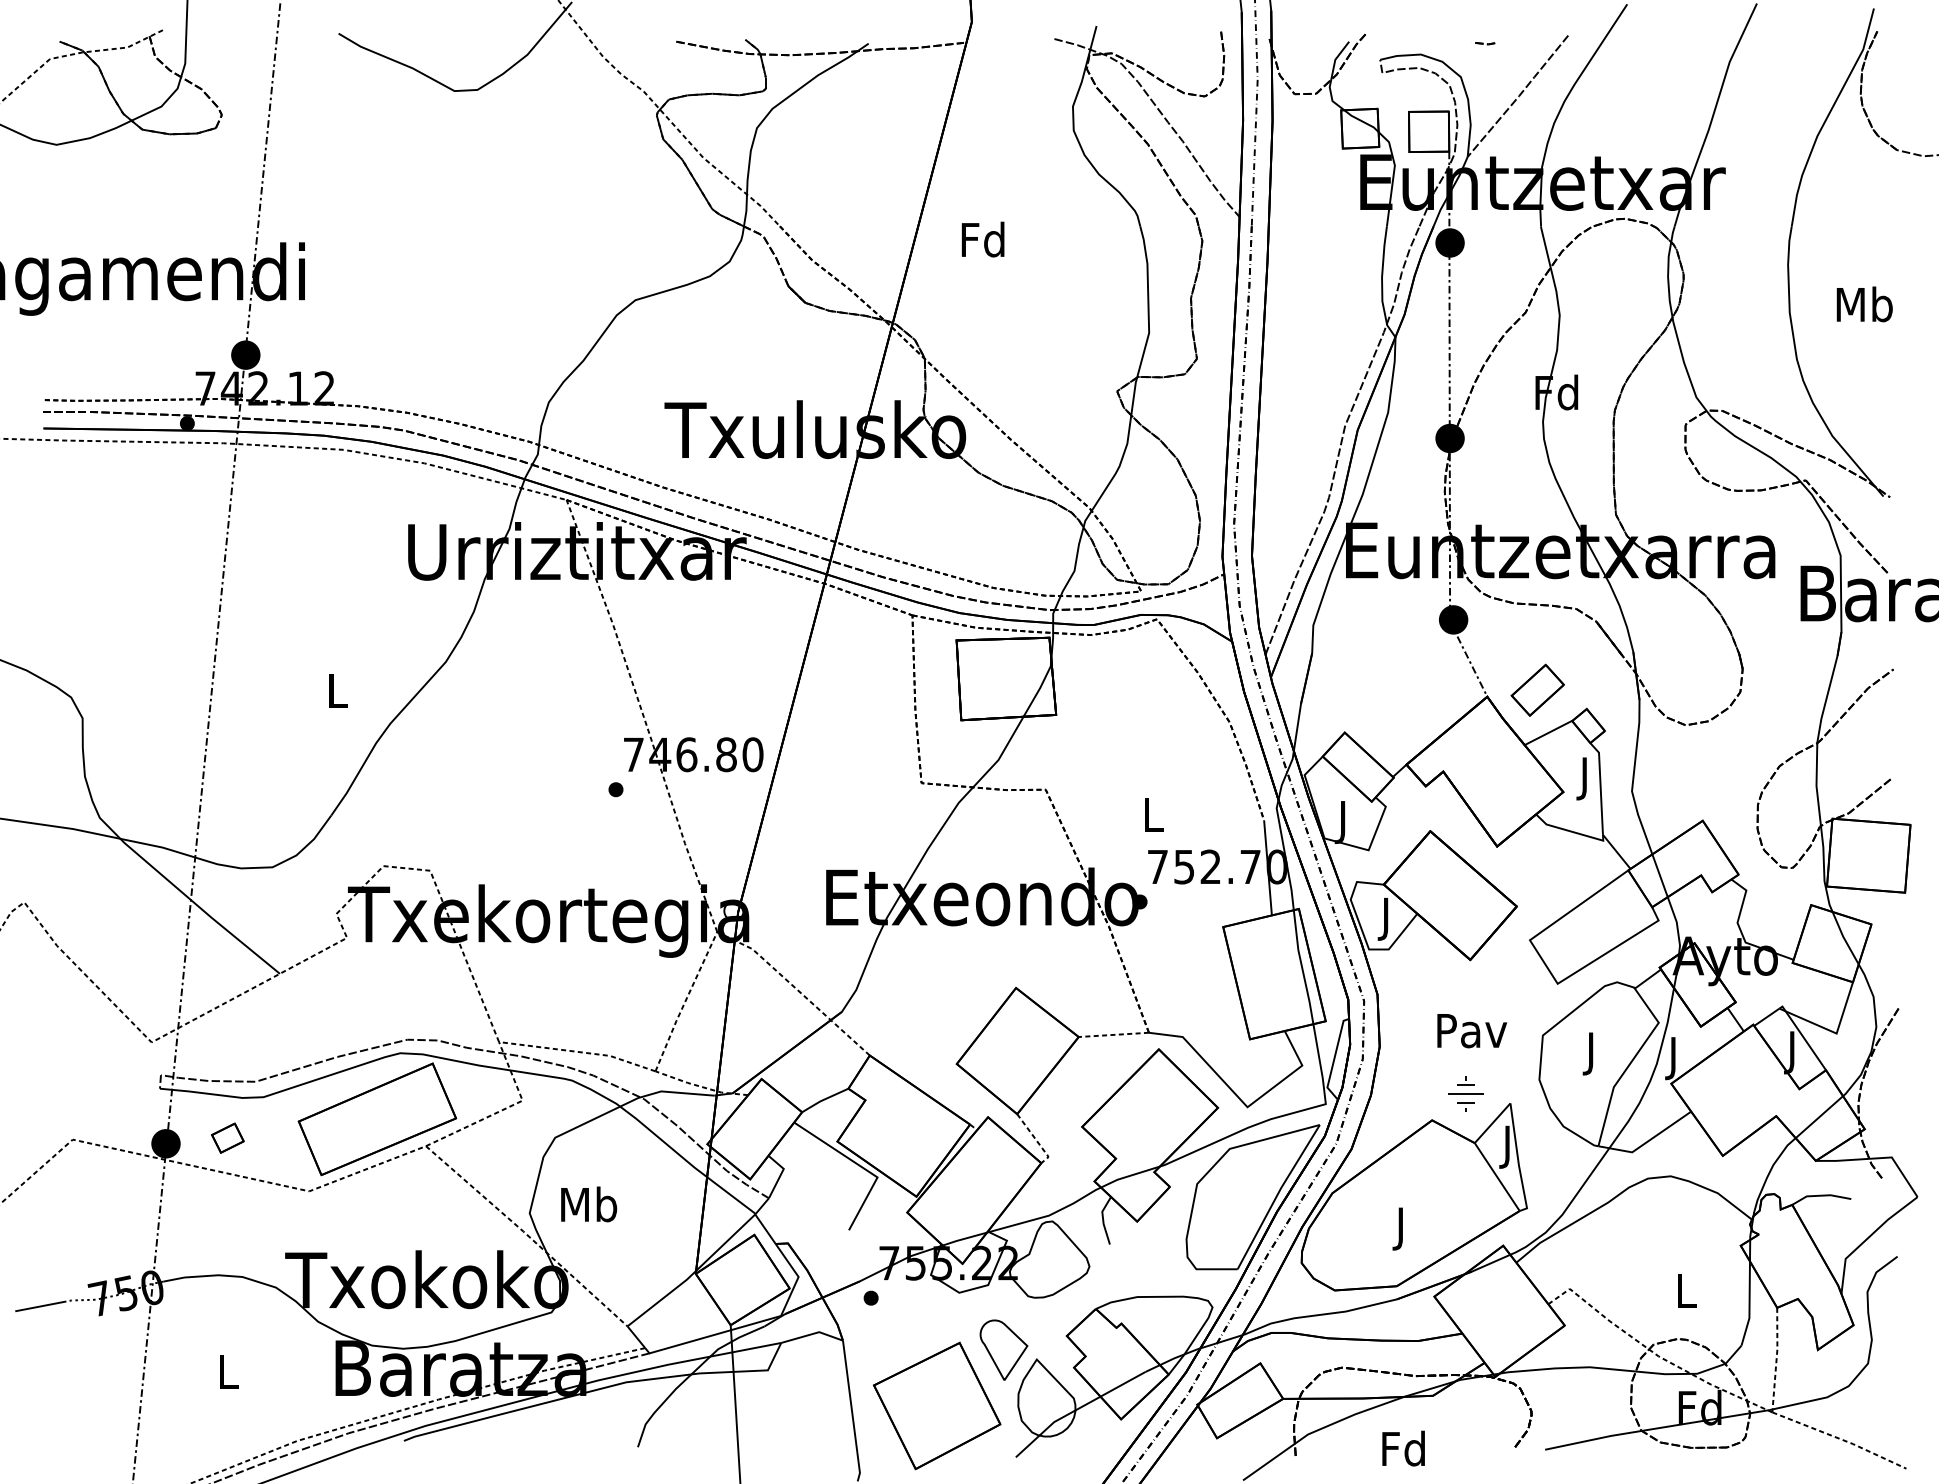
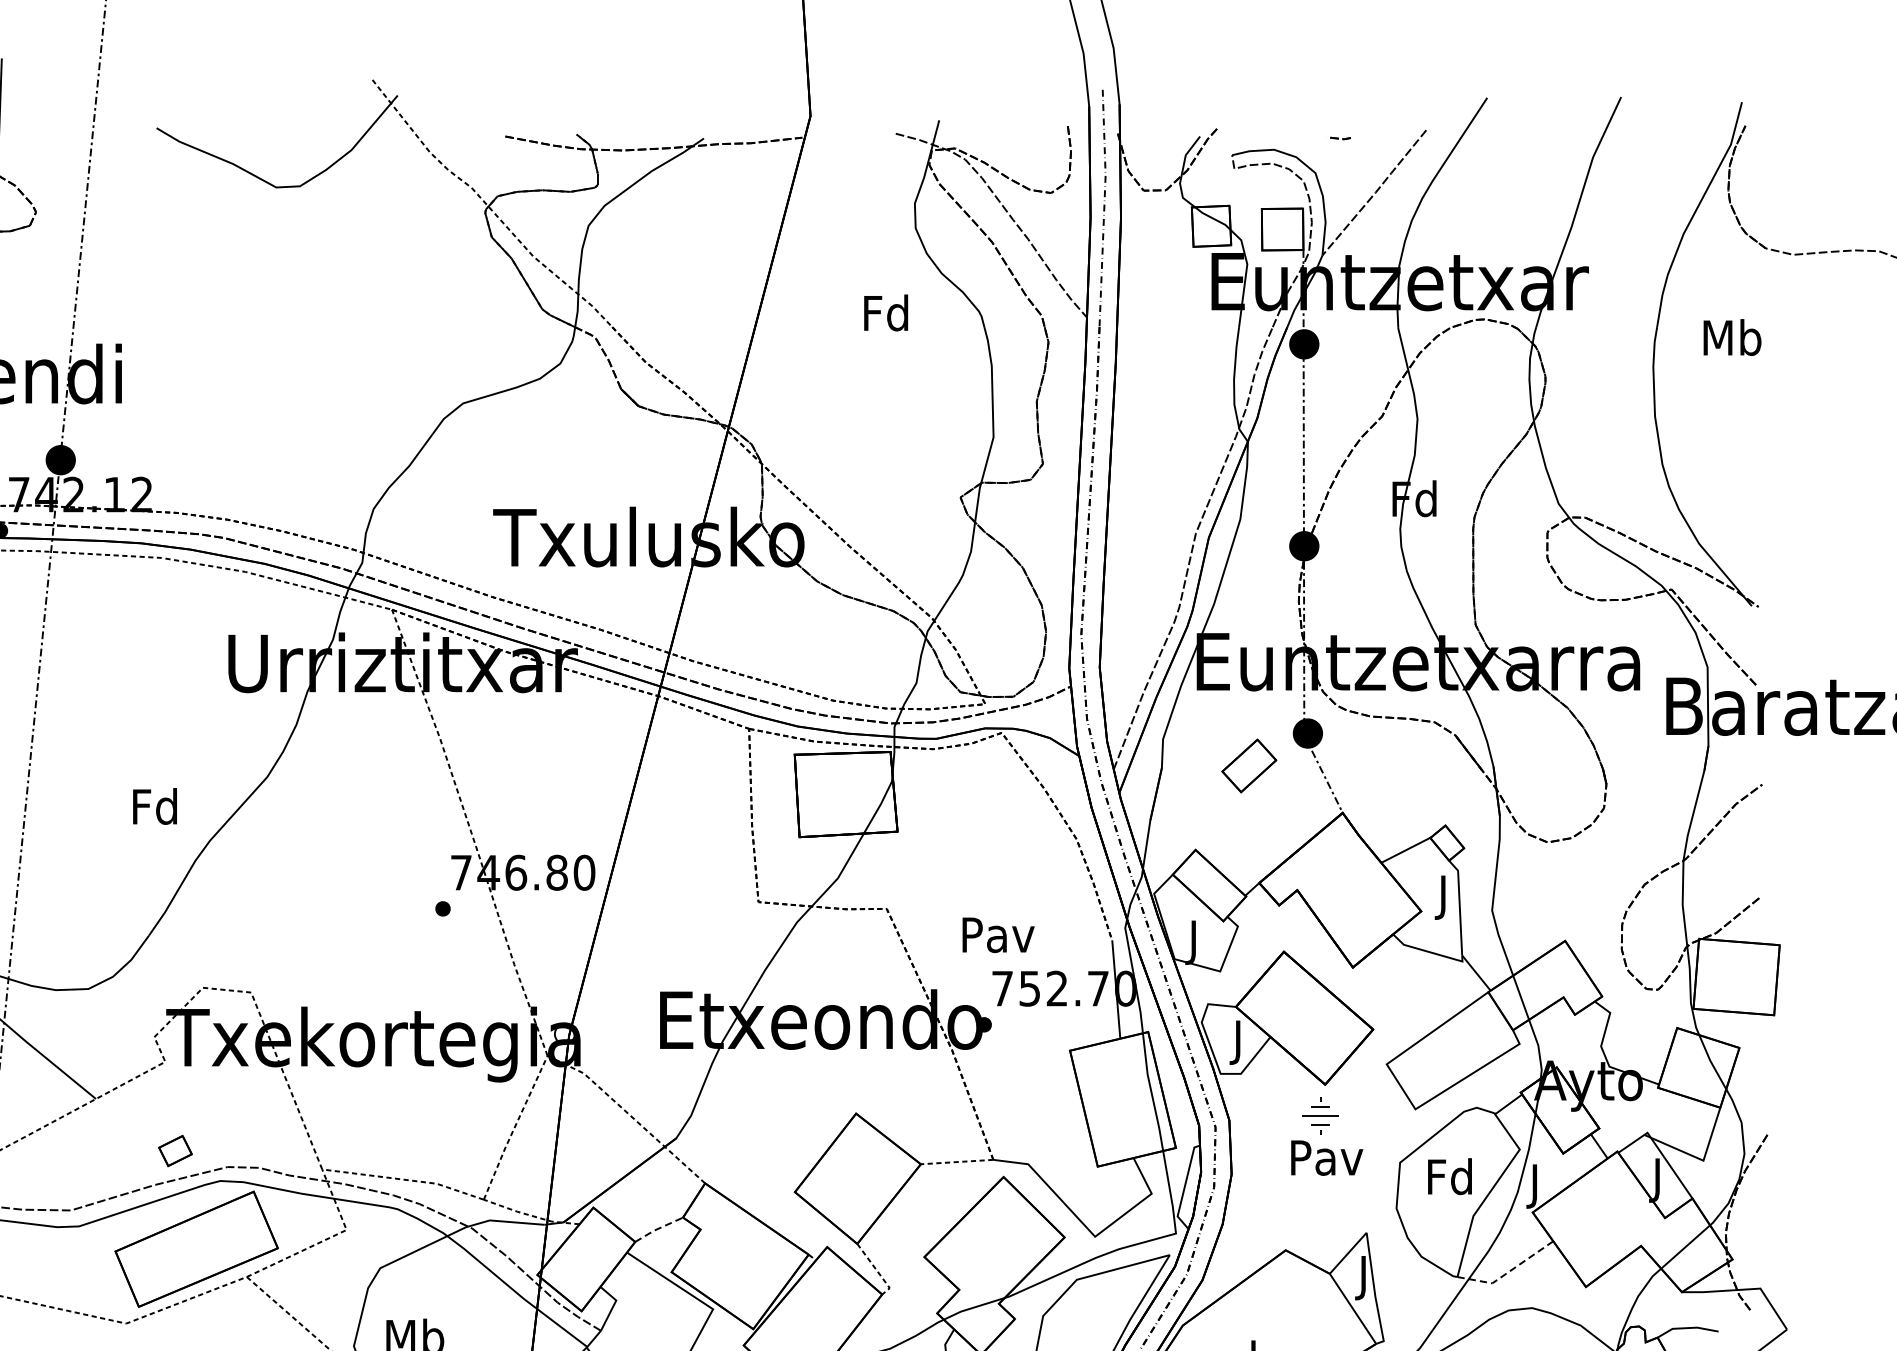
text: (982, 239) -> (885, 312), moved
text: (1864, 304) -> (1732, 337), moved
part: (1537, 689) -> (1248, 765), moved
text: (336, 690) -> (154, 806), L -> Fd
text: (1153, 815) -> (998, 935), L -> Pav
text: (1591, 1053) -> (1450, 1181), J -> Fd
part: (1465, 1093) -> (1320, 1115), moved
line: (823, 1099) -> (657, 1228), solid -> dashed
part: (227, 1137) -> (175, 1150), moved
line: (1646, 1142) -> (1507, 1273), solid -> dashed

